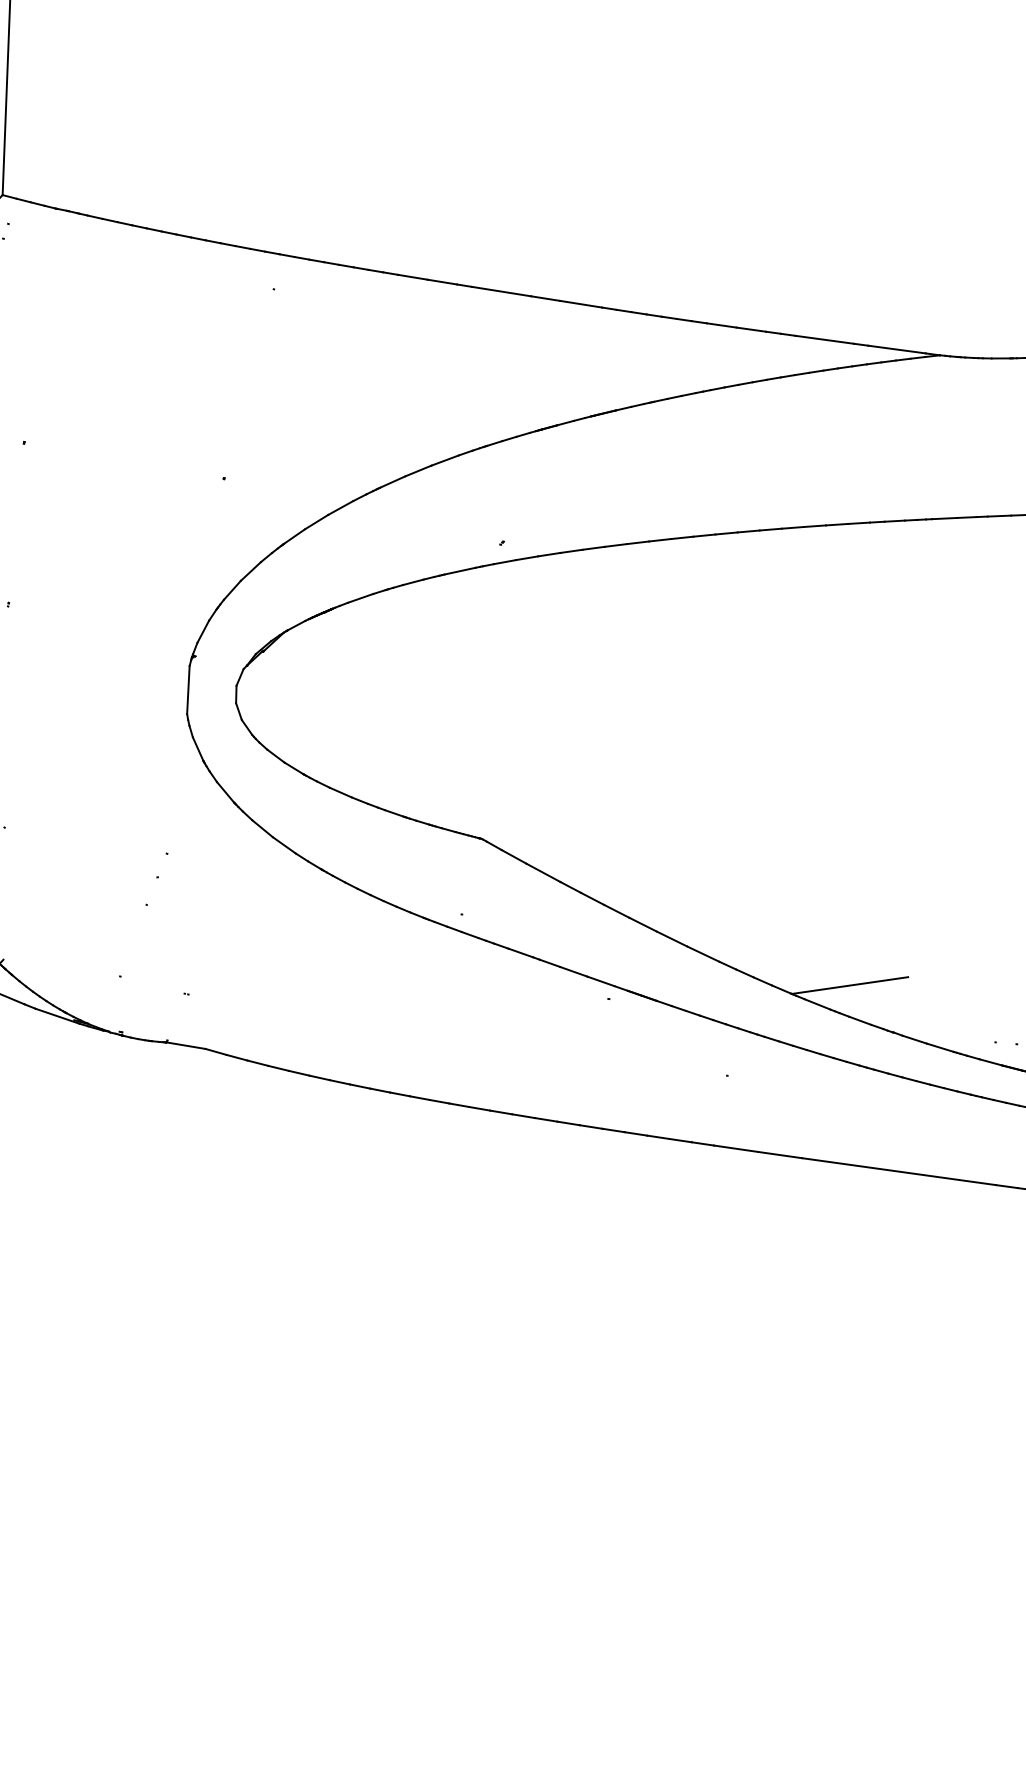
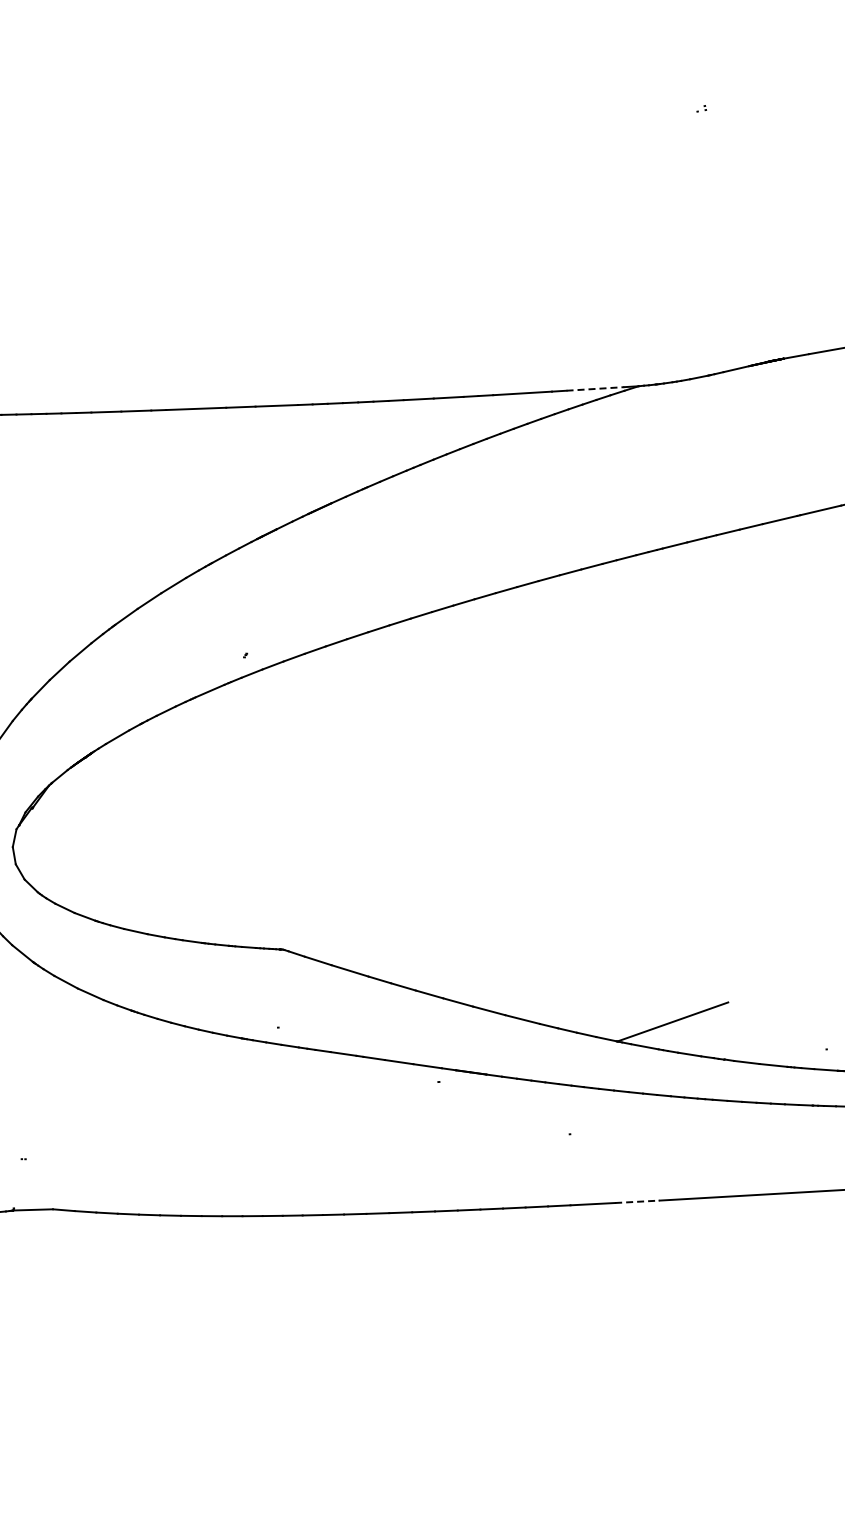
line: (897, 349) -> (595, 388), solid -> dashed
line: (780, 1155) -> (637, 1202), solid -> dashed

